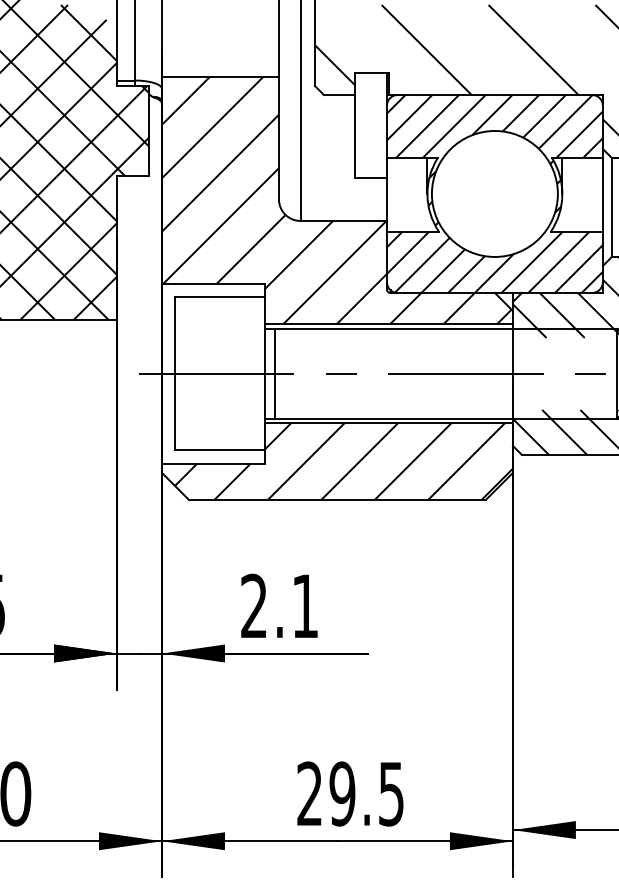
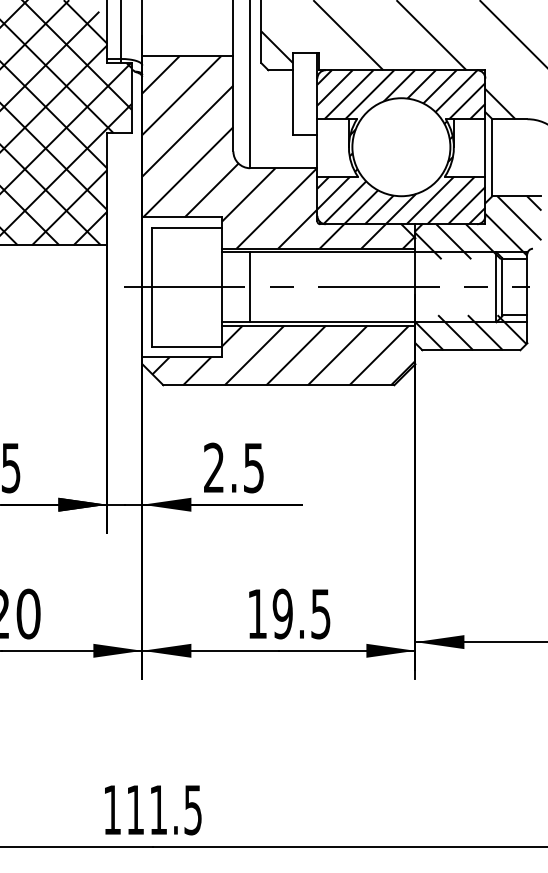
line: (275, 374) -> (250, 287), moved
text: (304, 606) -> (253, 468), 2.1 -> 2.5
text: (308, 793) -> (256, 613), 29.5 -> 19.5

